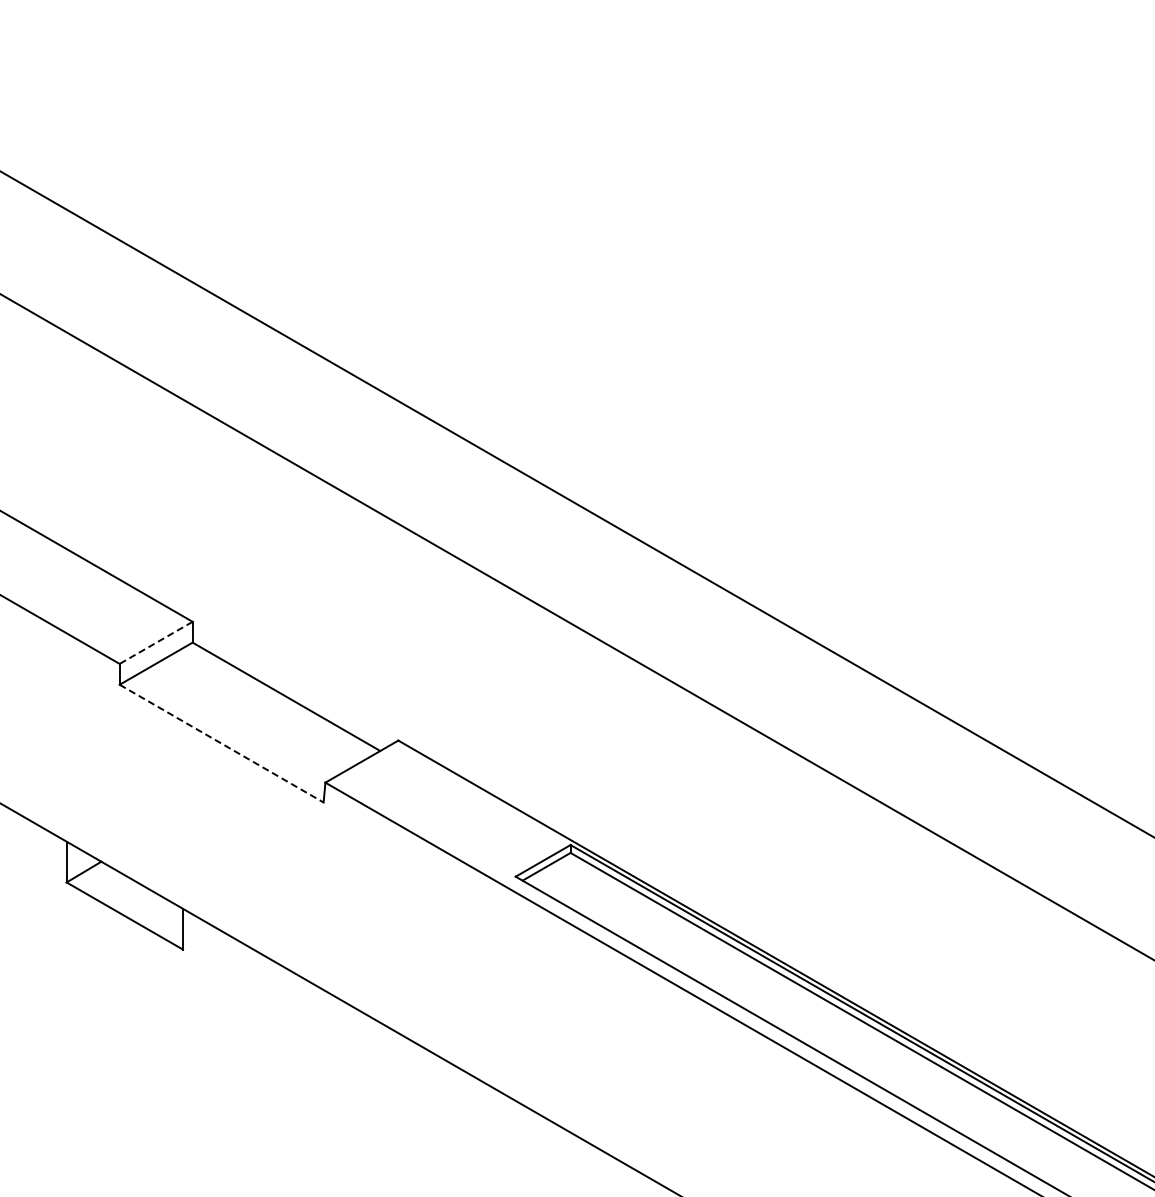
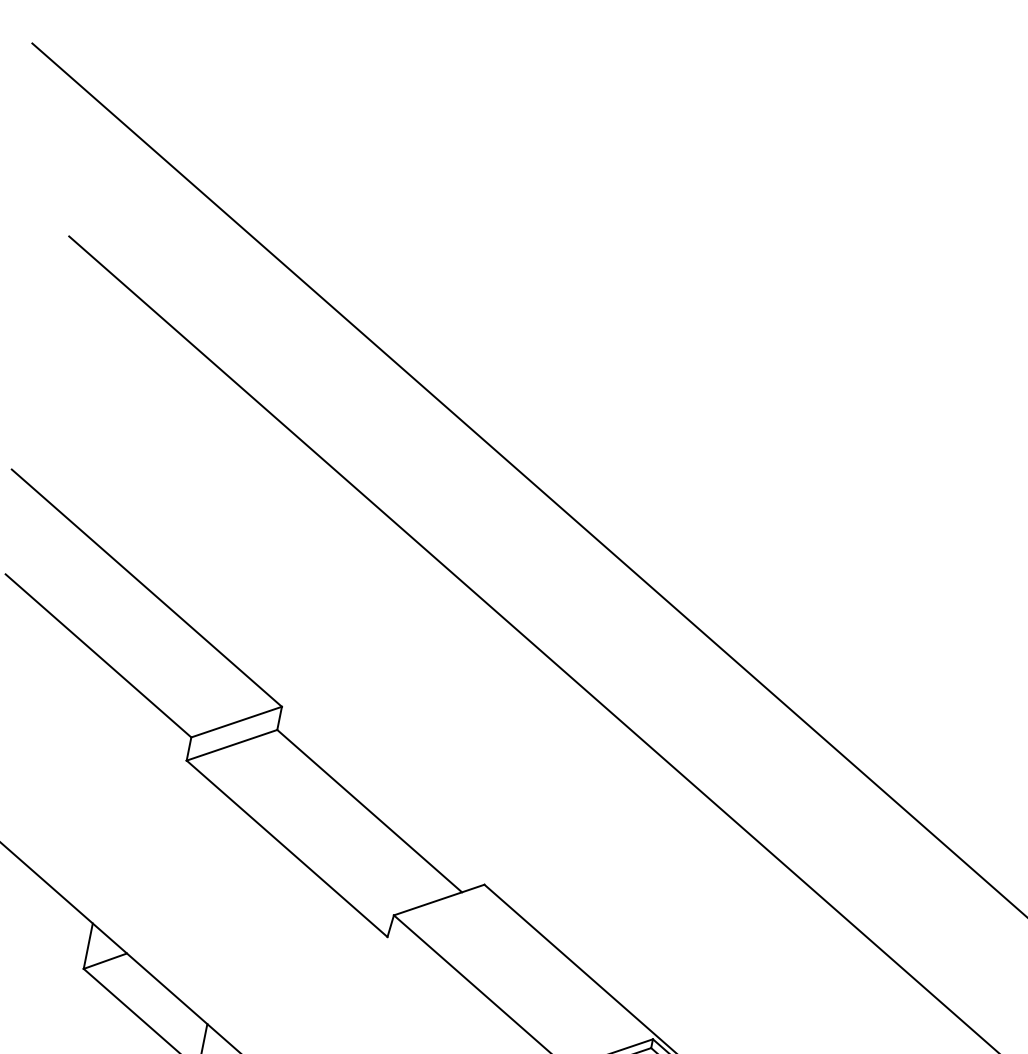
line: (155, 643) -> (235, 722), dashed -> solid
line: (221, 743) -> (286, 848), dashed -> solid

